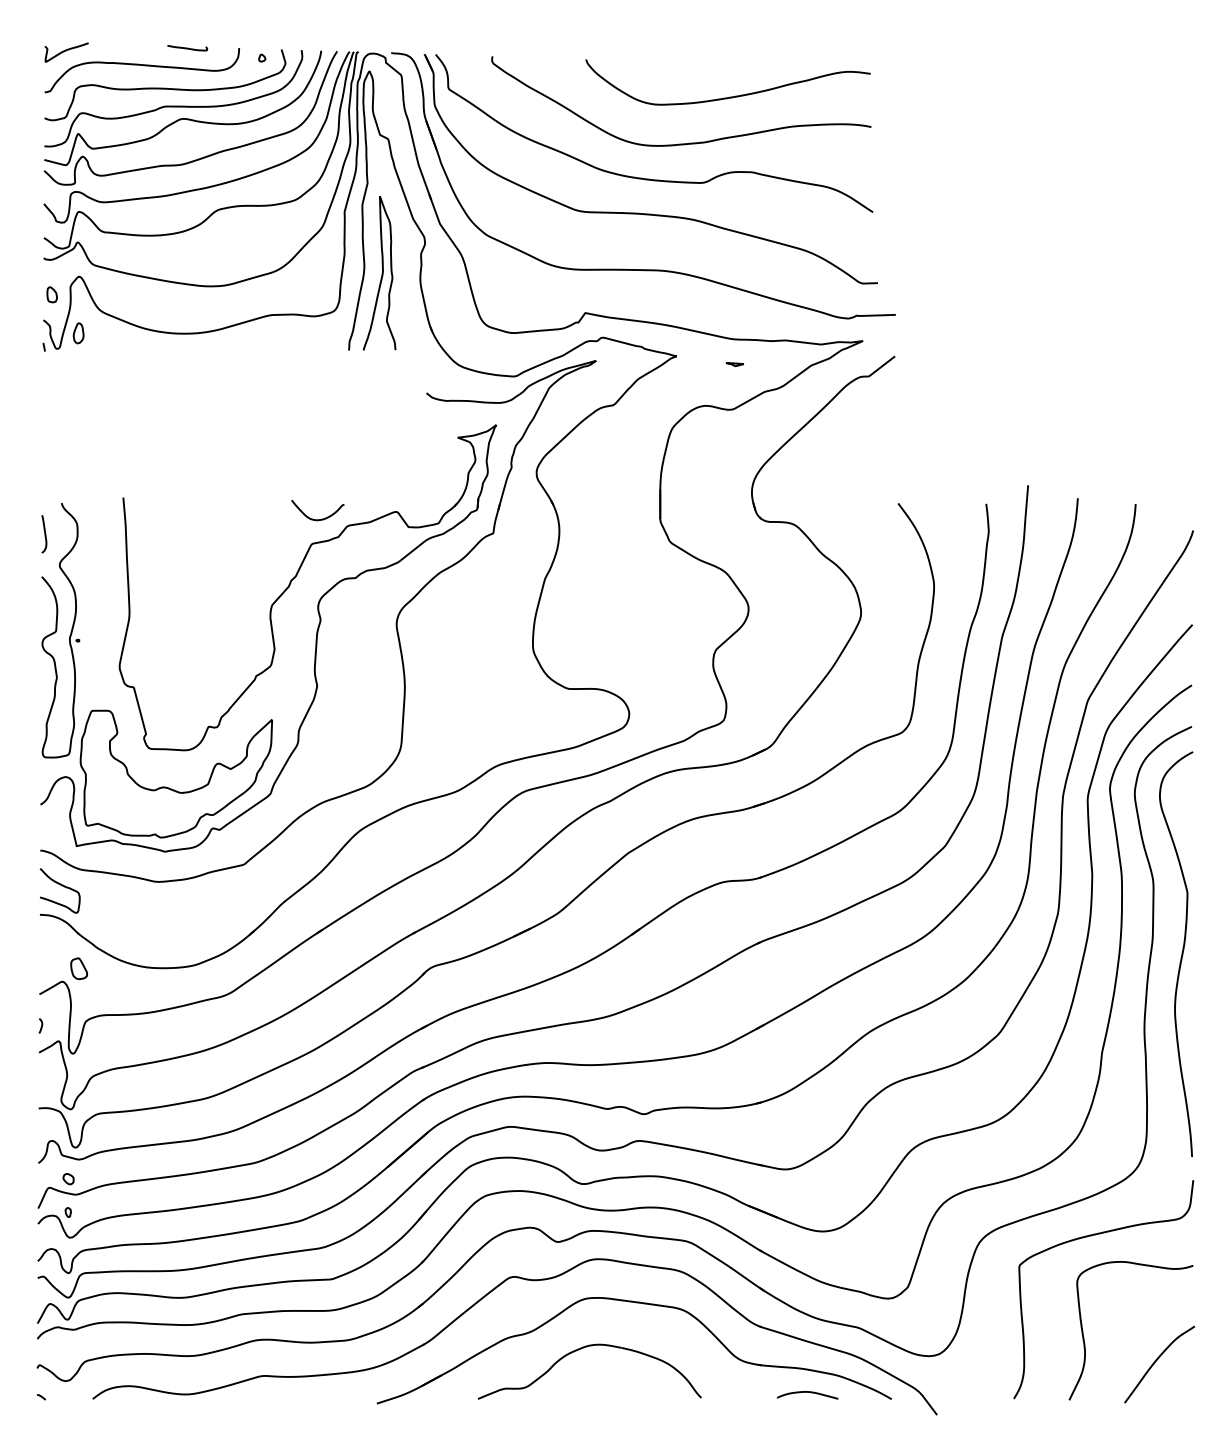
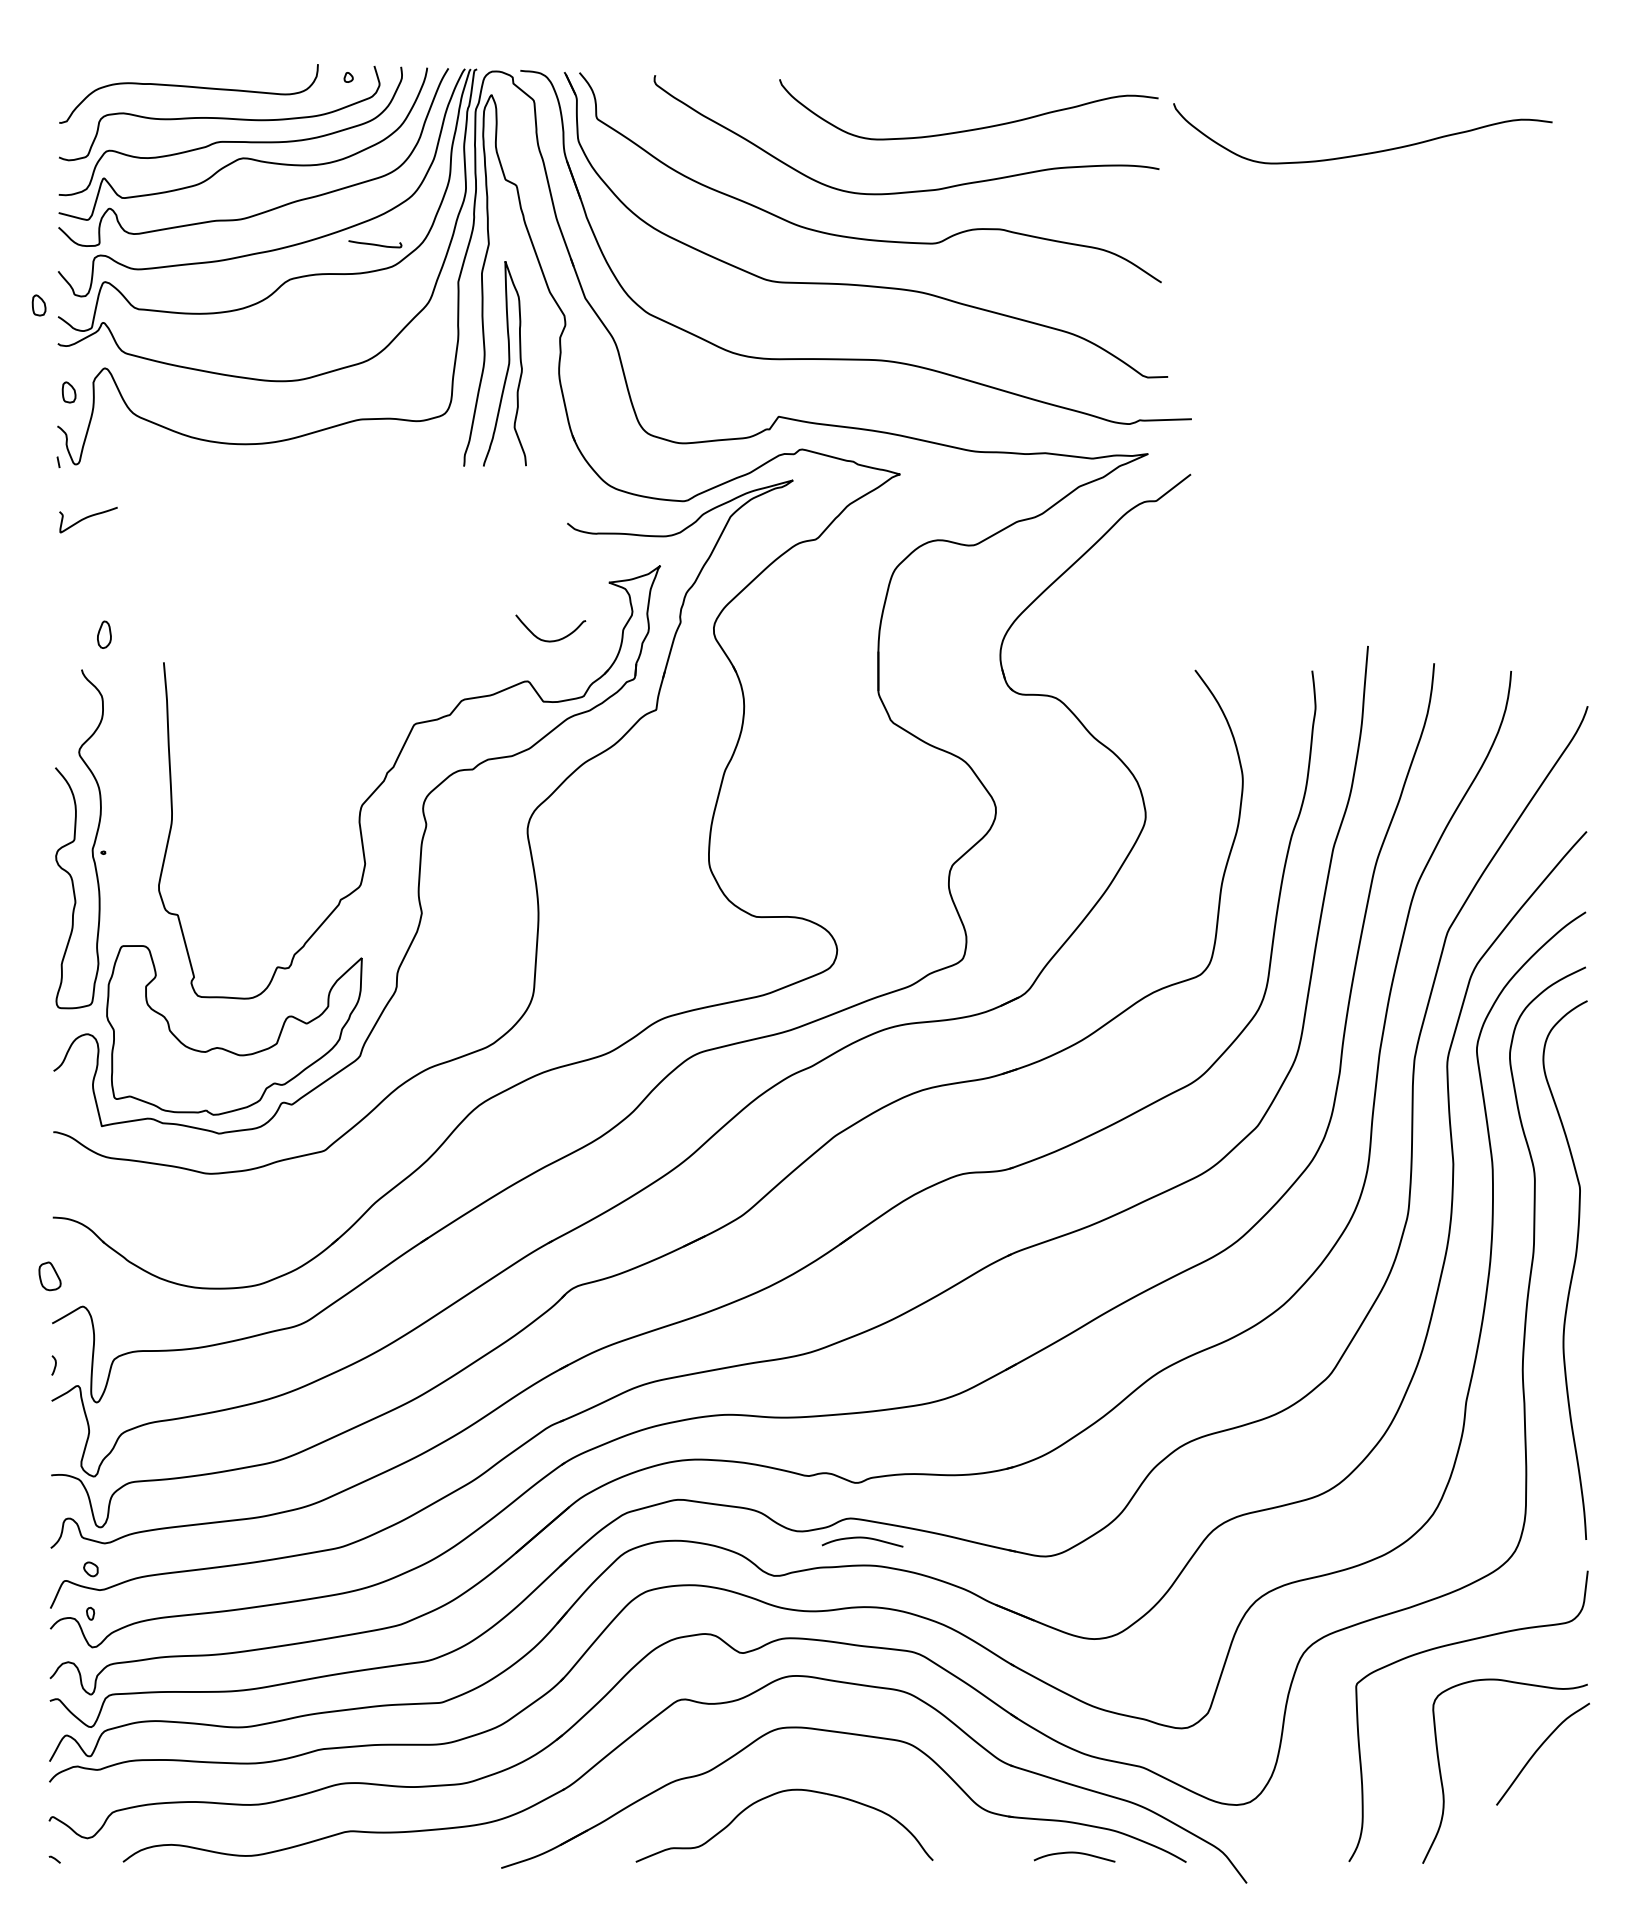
curve: (187, 48) -> (375, 244), moved
curve: (65, 51) -> (87, 518), moved
curve: (1027, 114) -> (1367, 152), added
part: (29, 229) -> (38, 305), added
part: (78, 333) -> (104, 634), moved
part: (734, 364) -> (977, 485), removed
curve: (317, 519) -> (550, 640), moved
curve: (44, 533) -> (58, 709), removed
curve: (62, 886) -> (82, 1179), removed
part: (78, 968) -> (49, 1276), moved
curve: (648, 1155) -> (862, 1538), added
curve: (1157, 1361) -> (1539, 1749), moved

